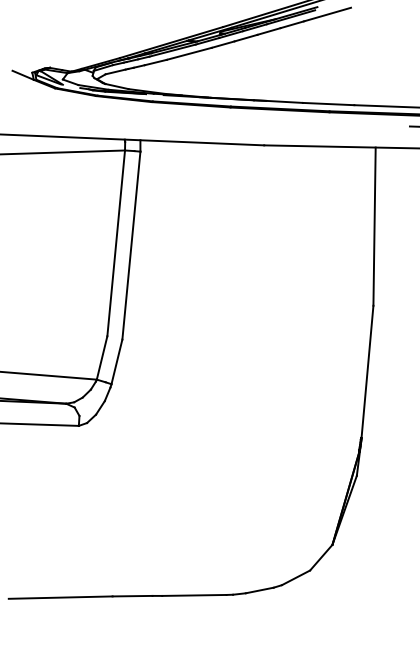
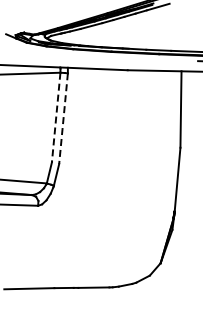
line: (116, 245) -> (56, 118), solid -> dashed
line: (131, 245) -> (63, 118), solid -> dashed

